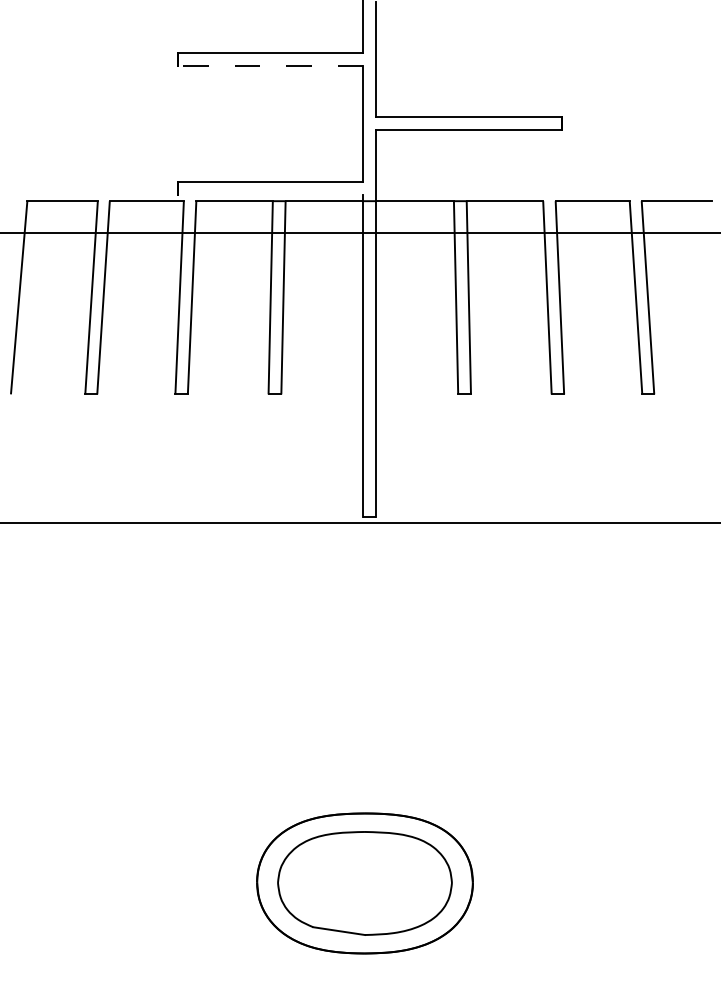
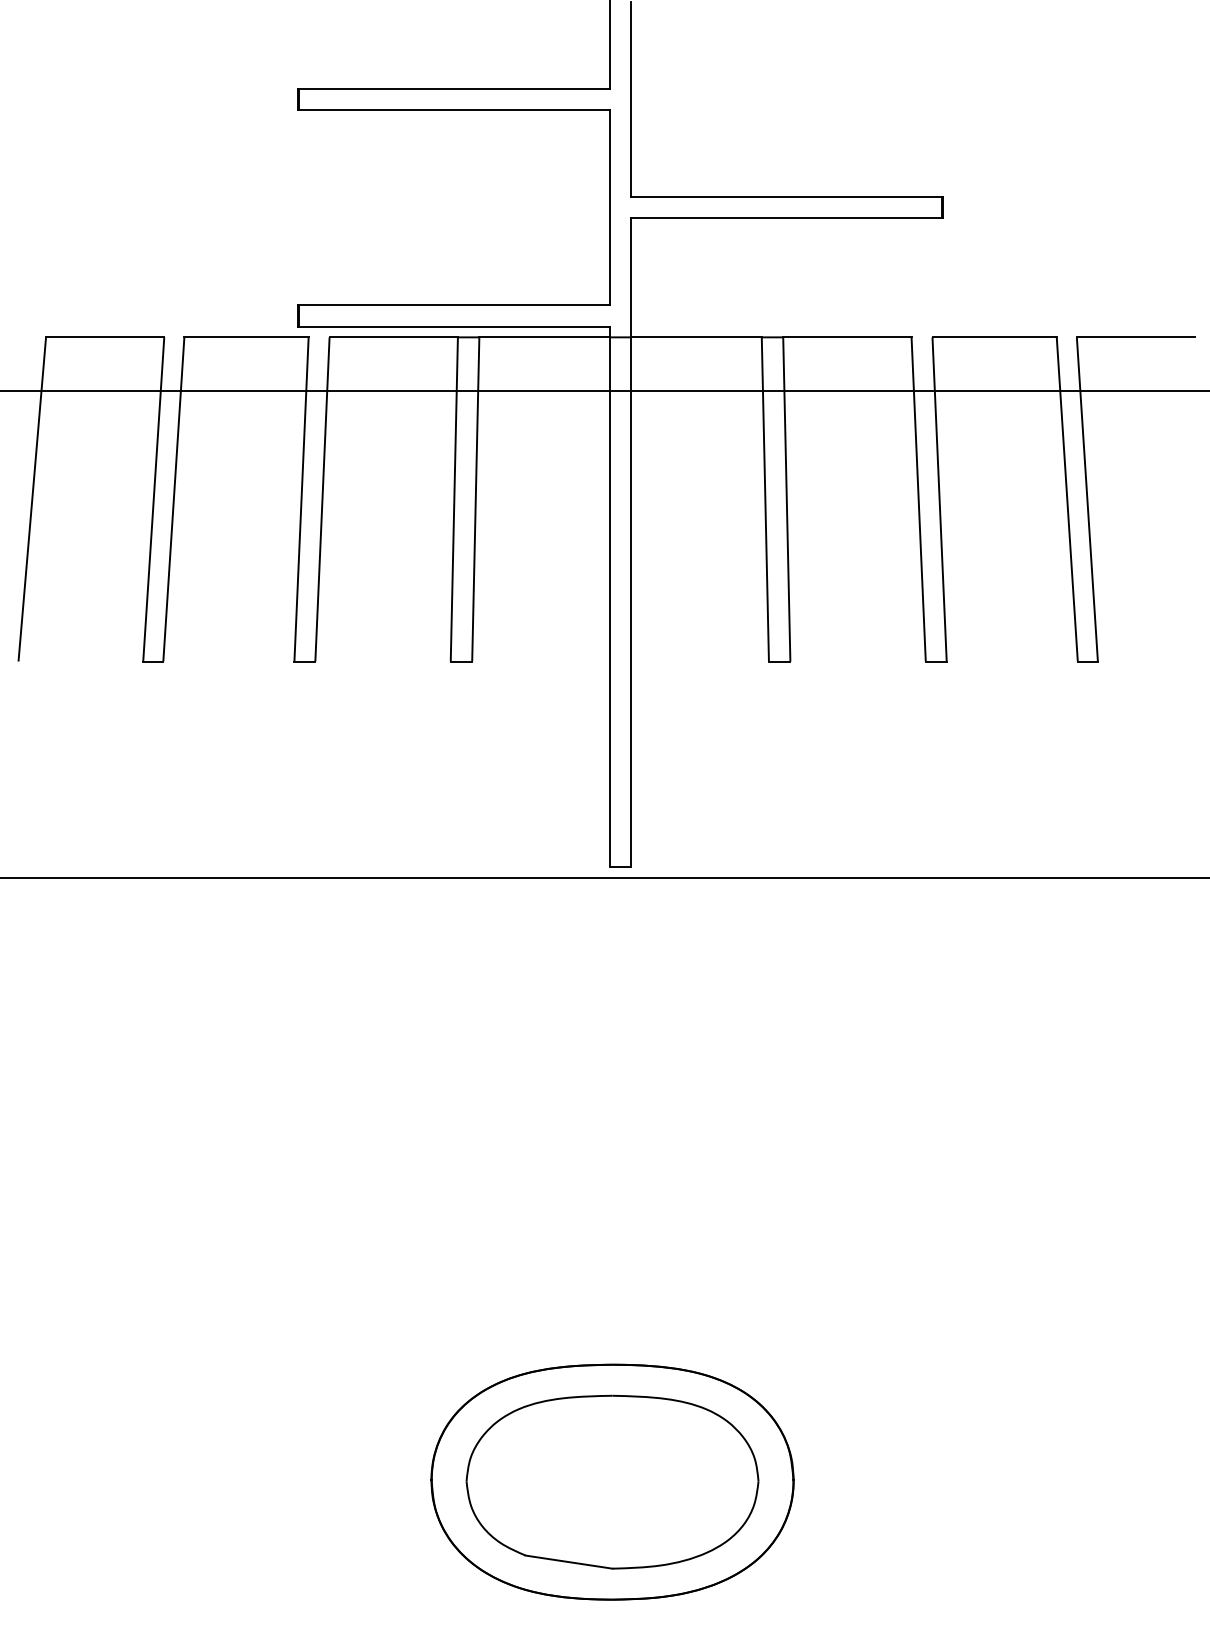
line: (270, 65) -> (453, 109), dashed -> solid
line: (270, 194) -> (453, 326), added

